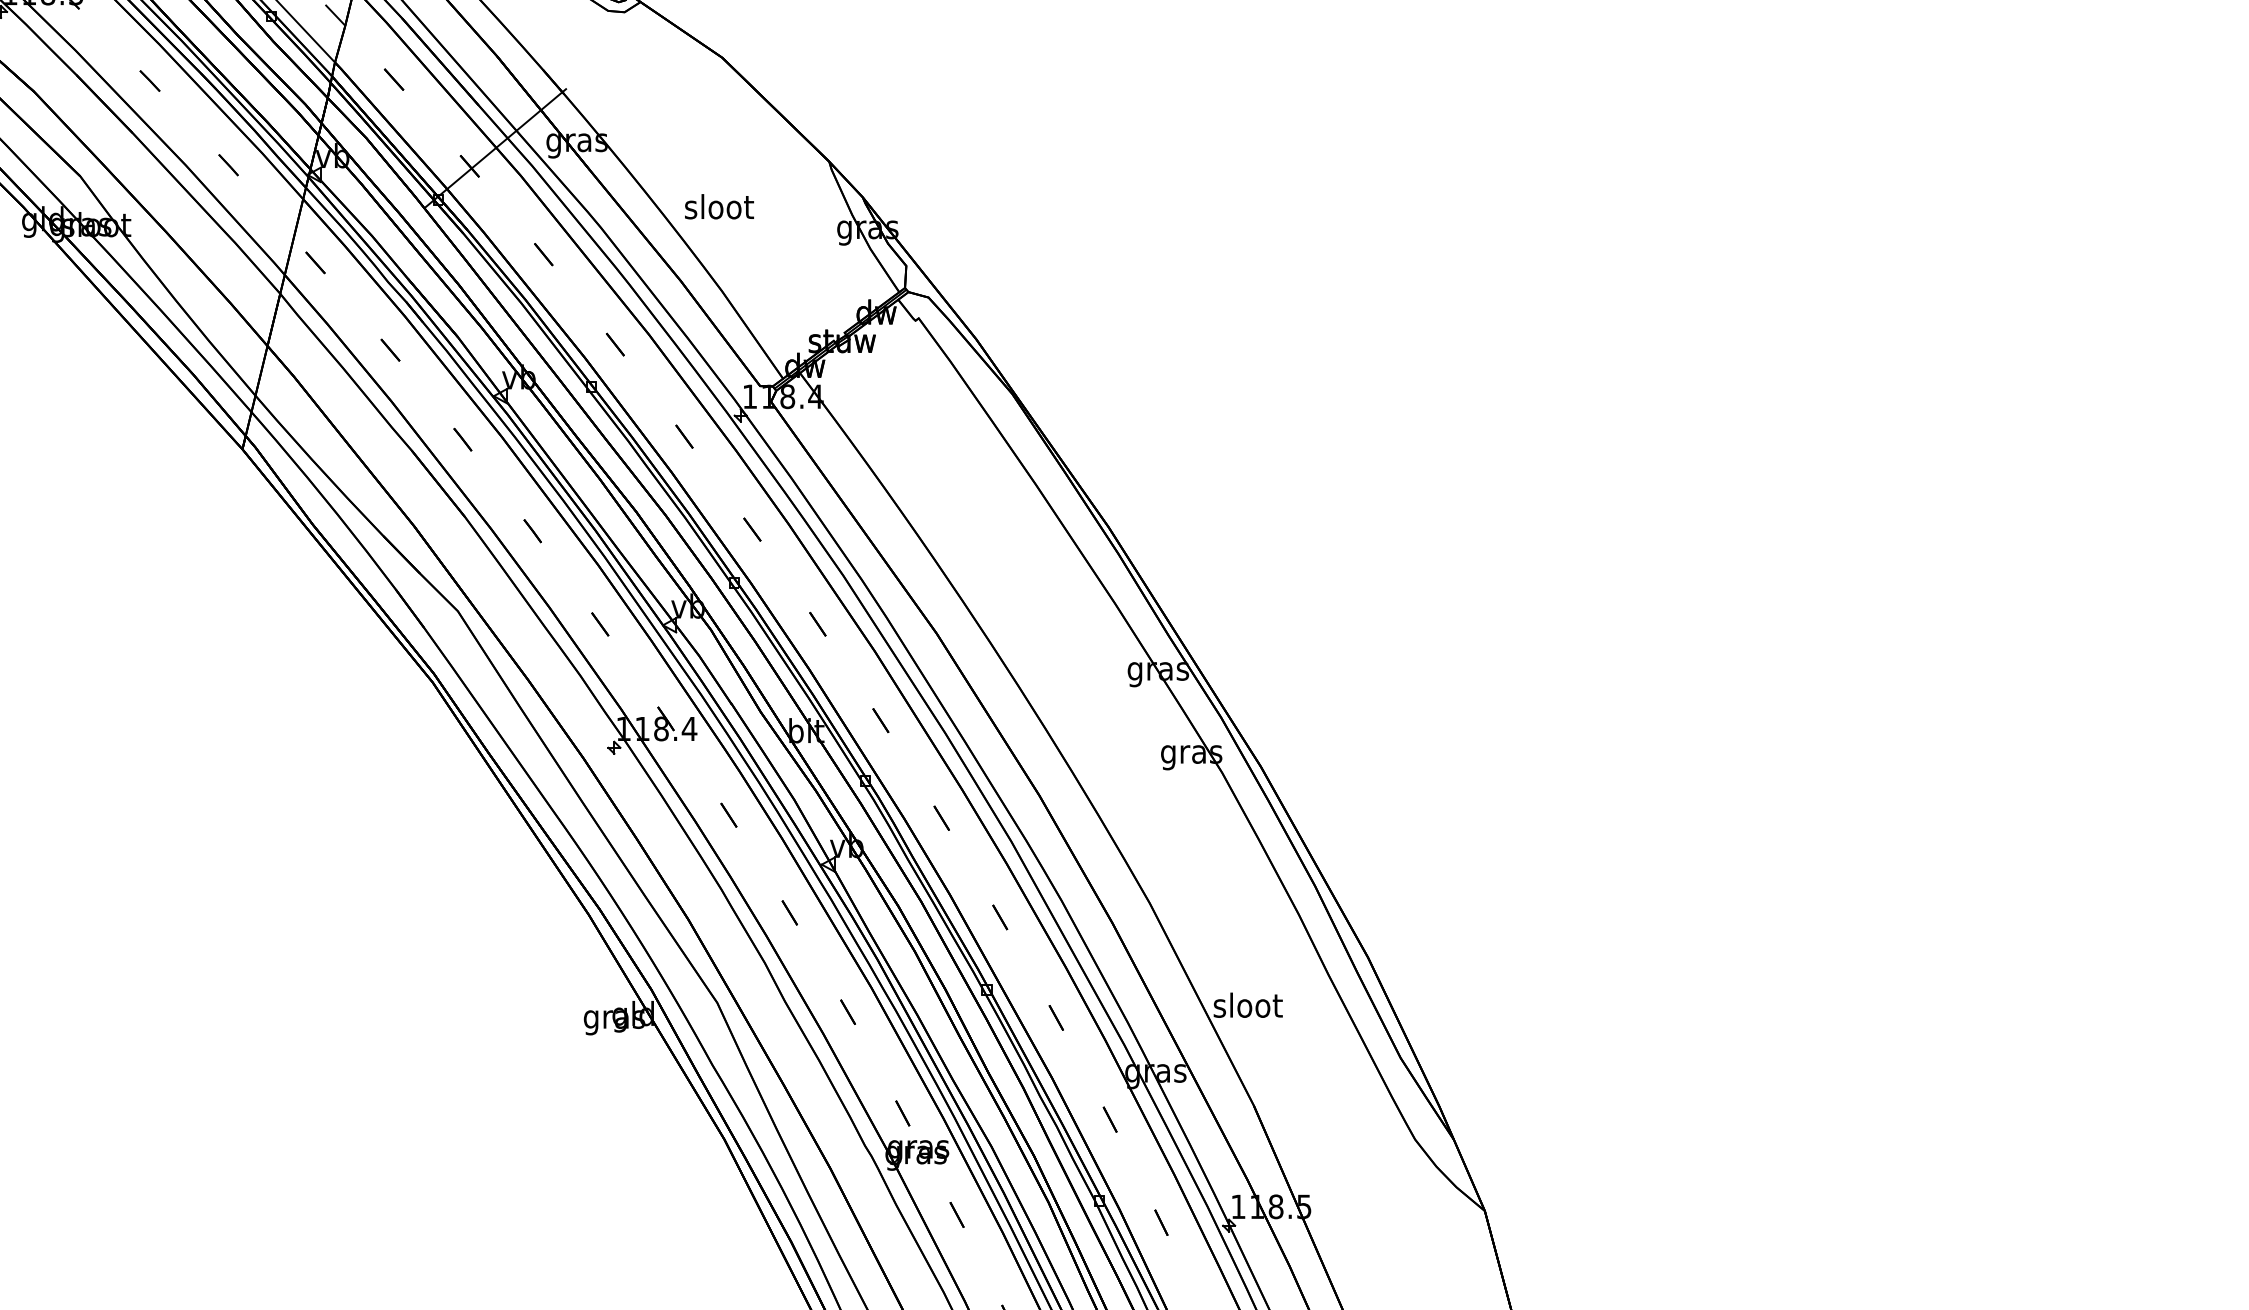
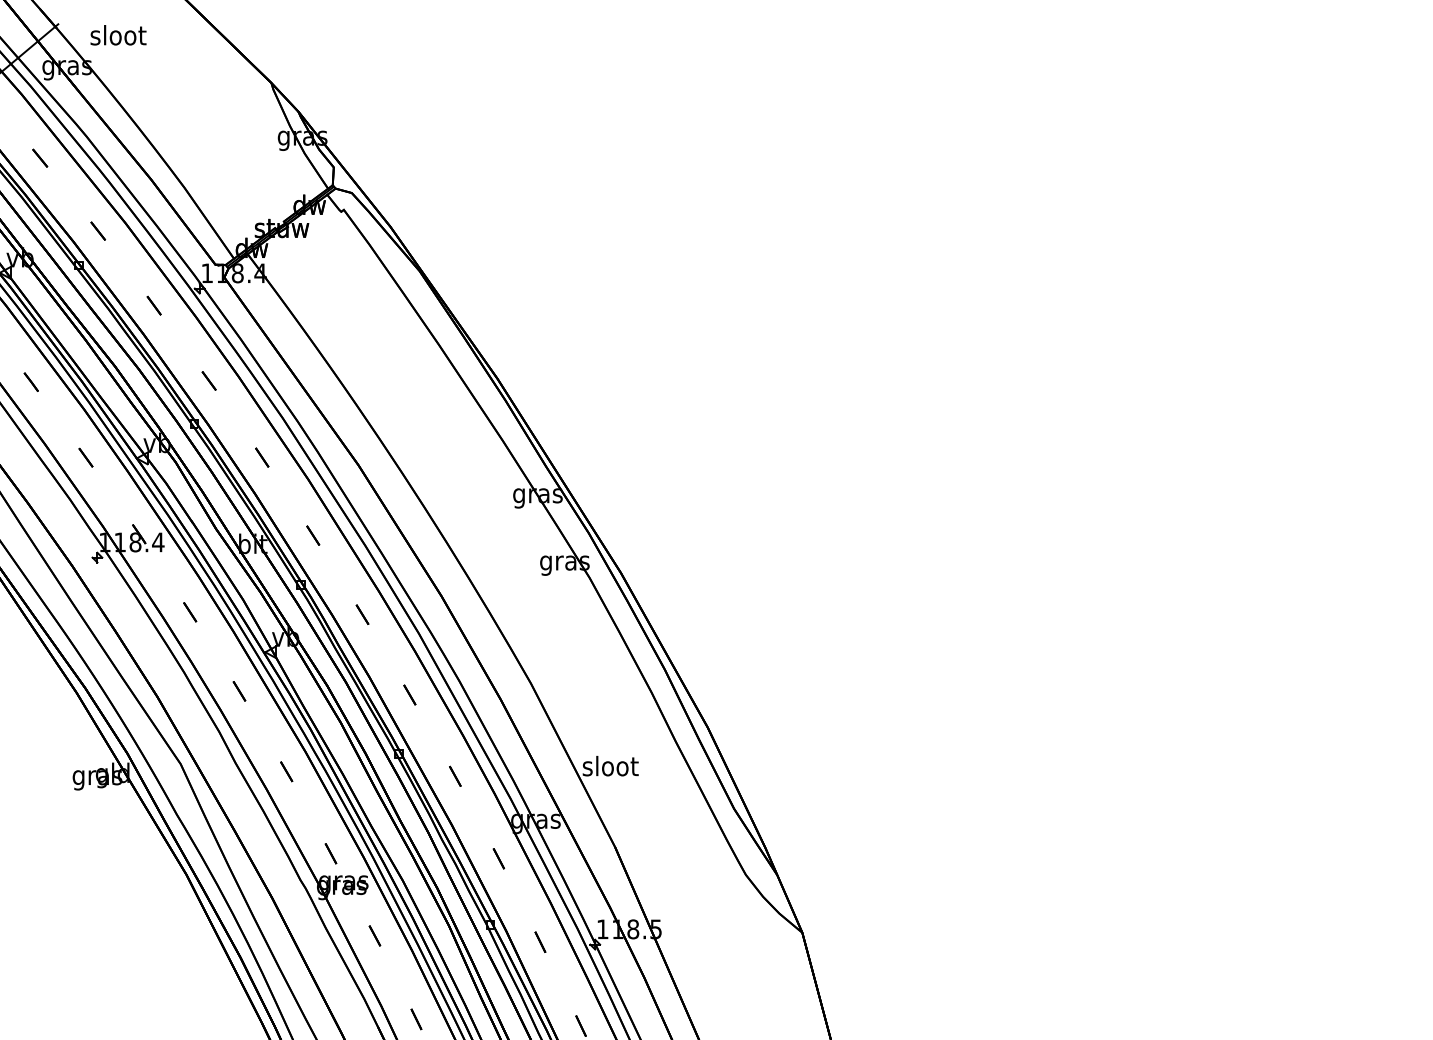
text: (719, 206) -> (118, 35), moved

